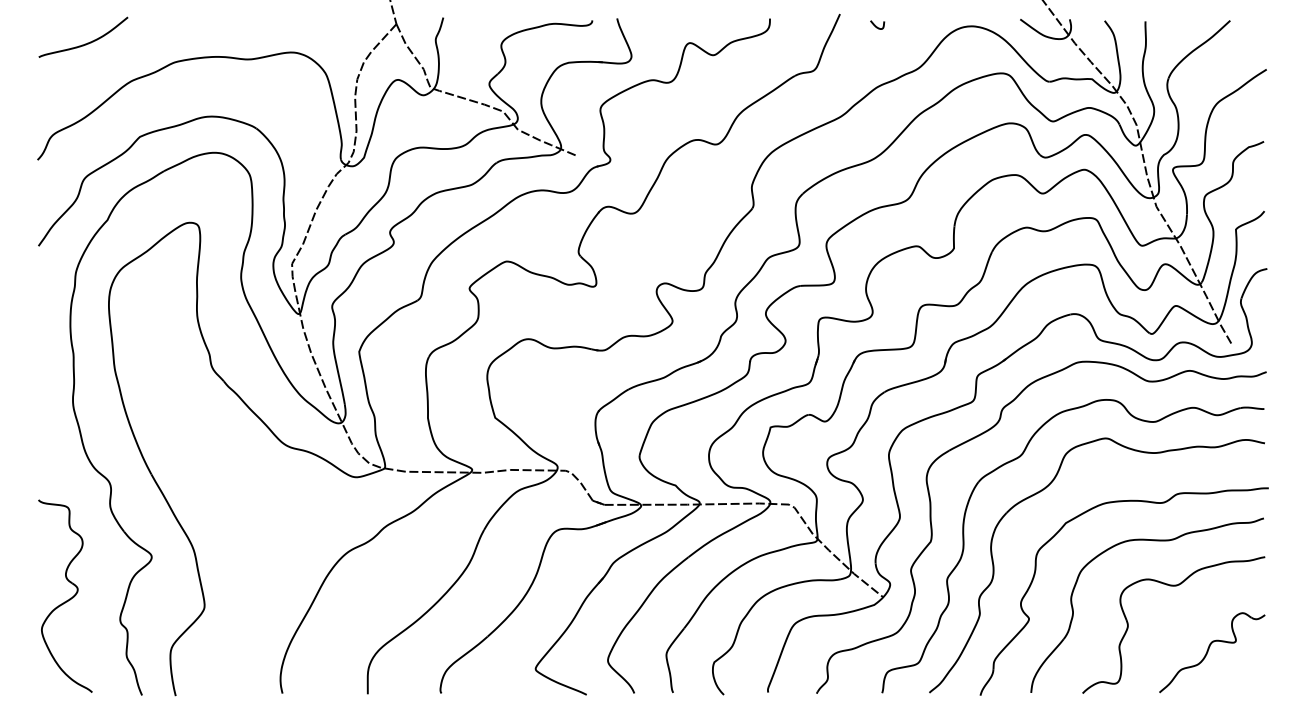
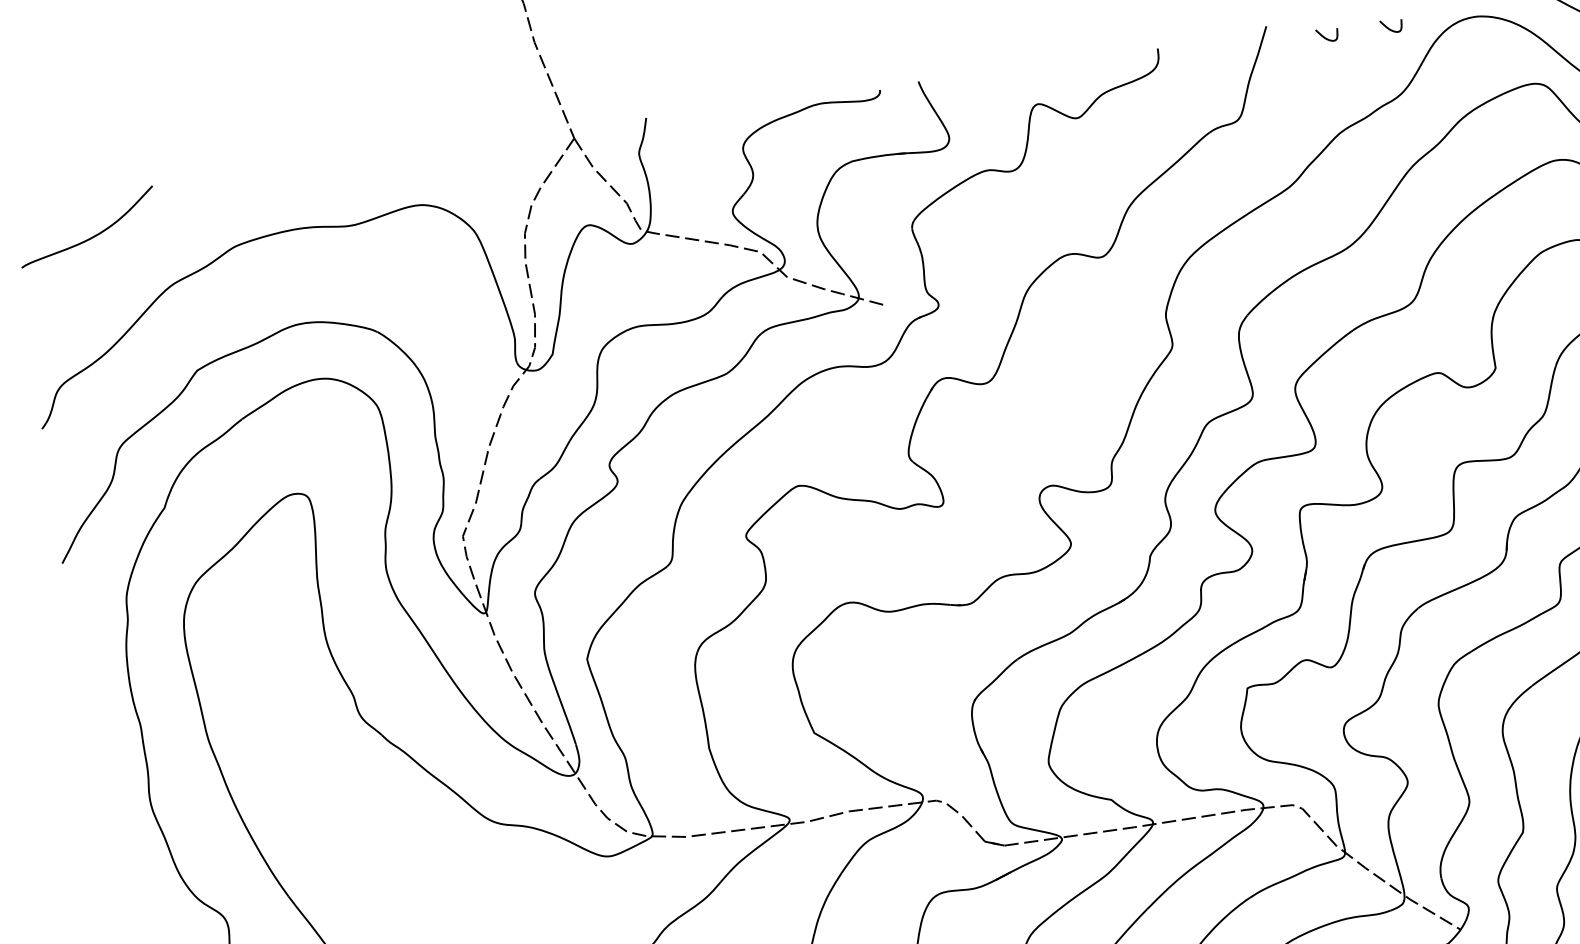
curve: (917, 25) -> (1390, 27), added

